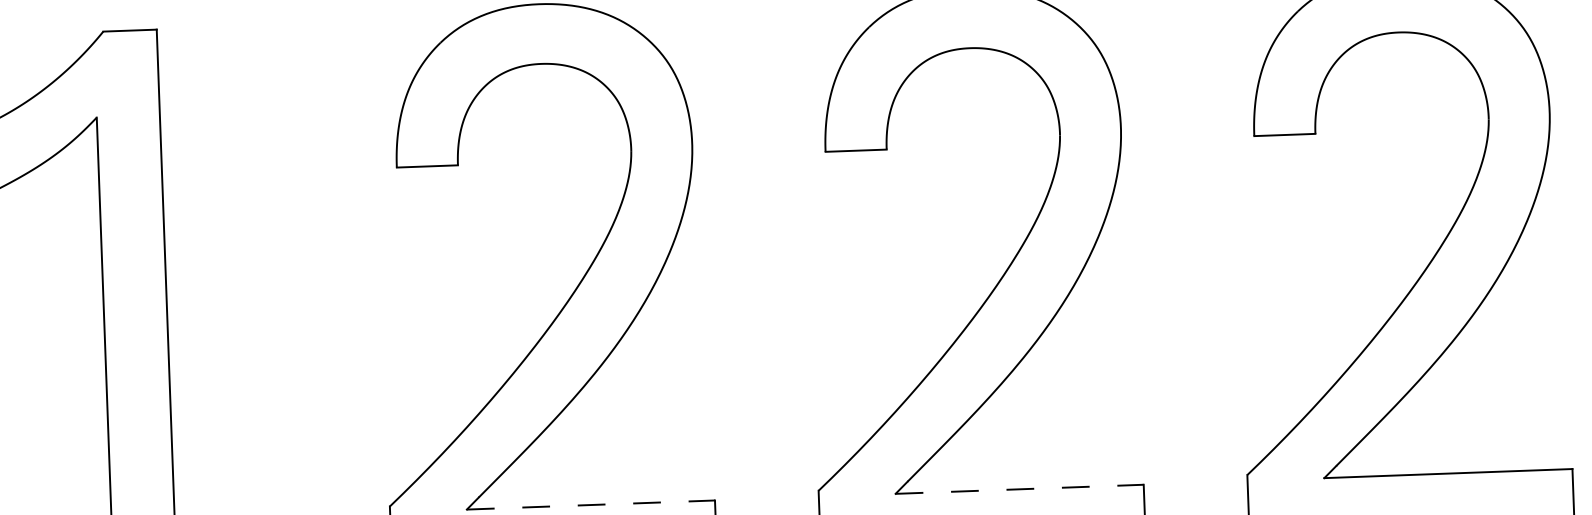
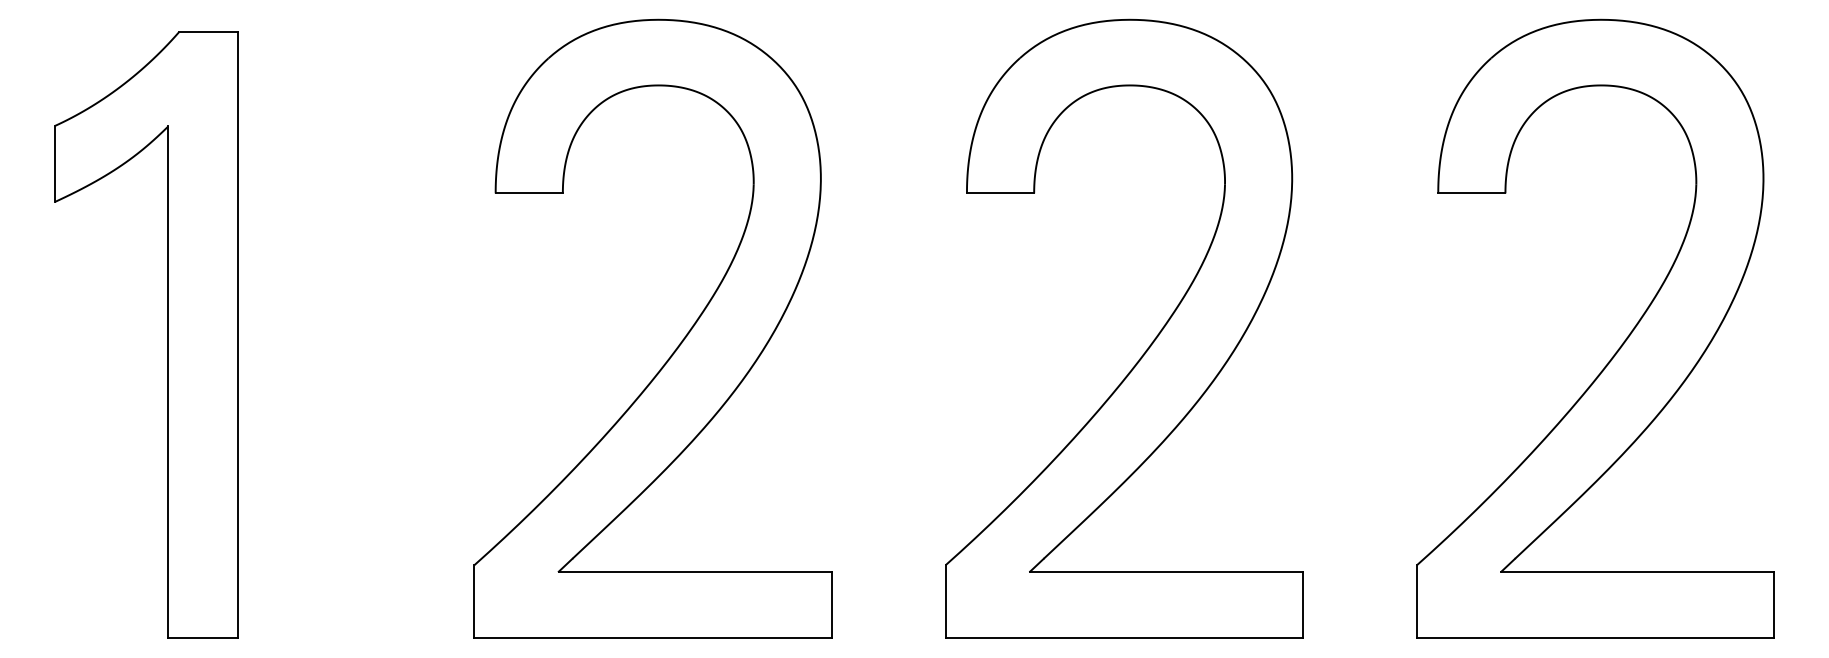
line: (1019, 489) -> (1166, 571), dashed -> solid
line: (591, 504) -> (695, 571), dashed -> solid

